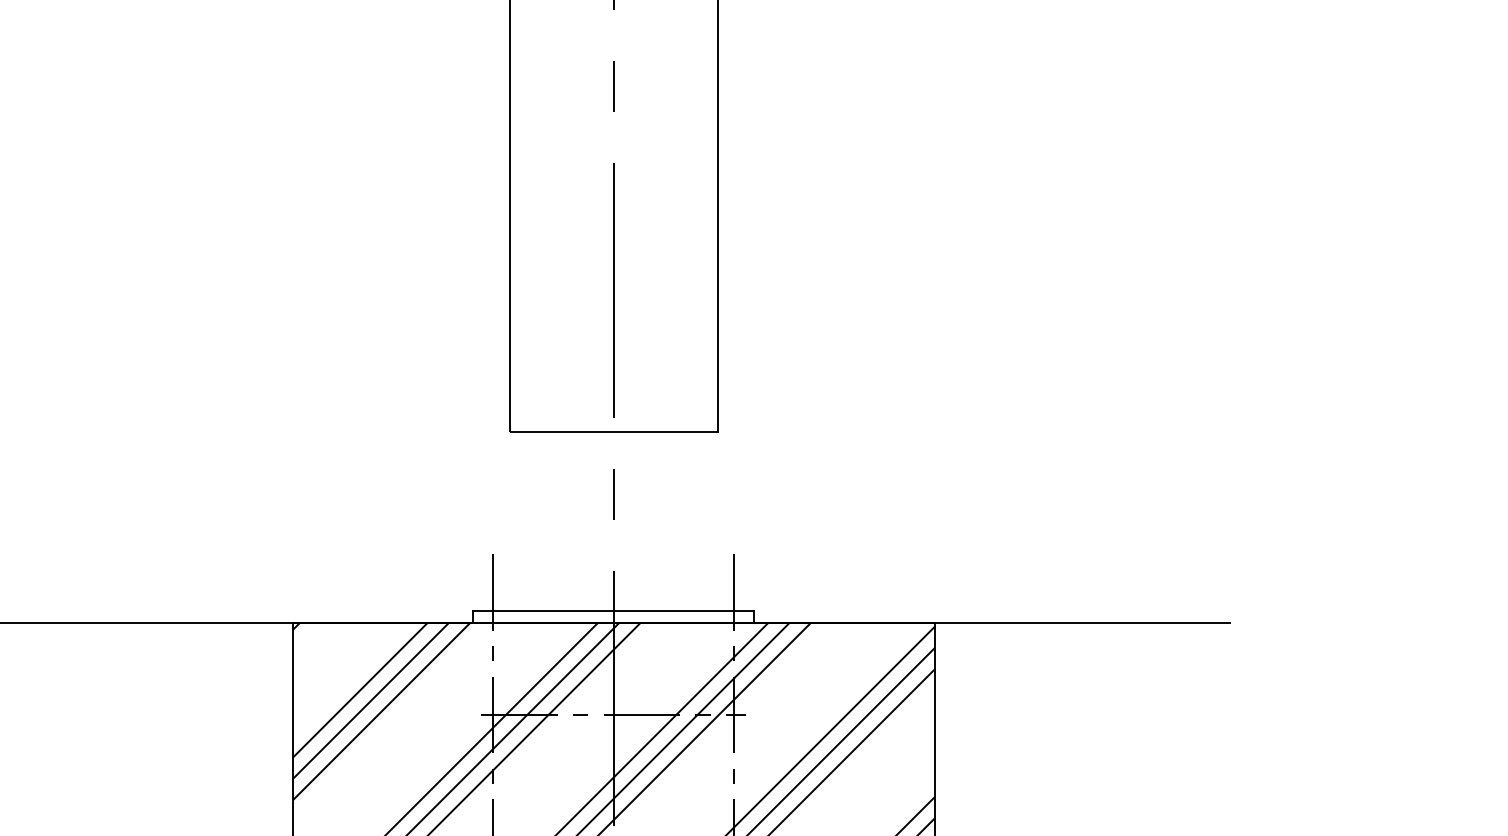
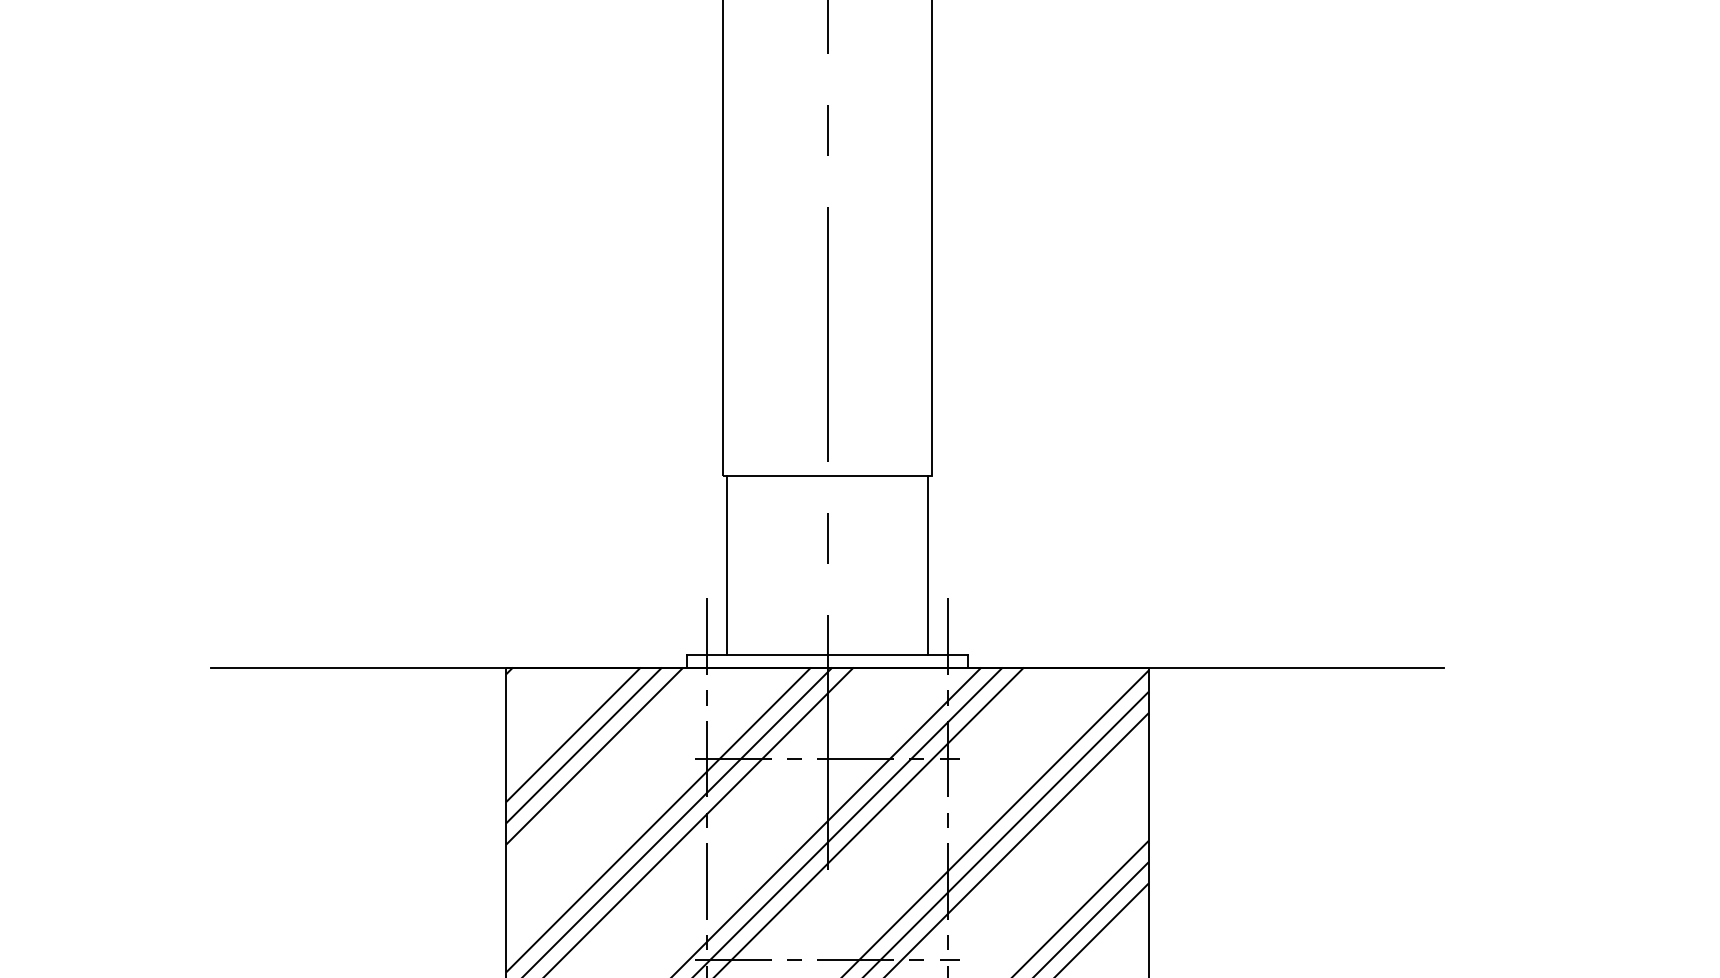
line: (513, 520) -> (727, 564), added
line: (713, 520) -> (927, 564), added

